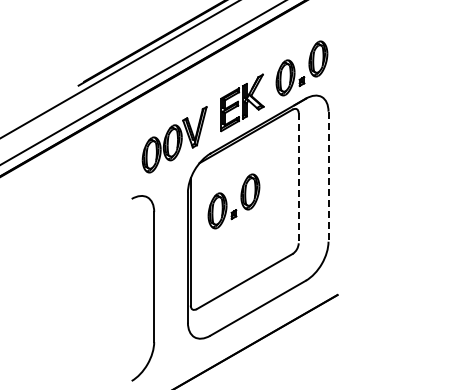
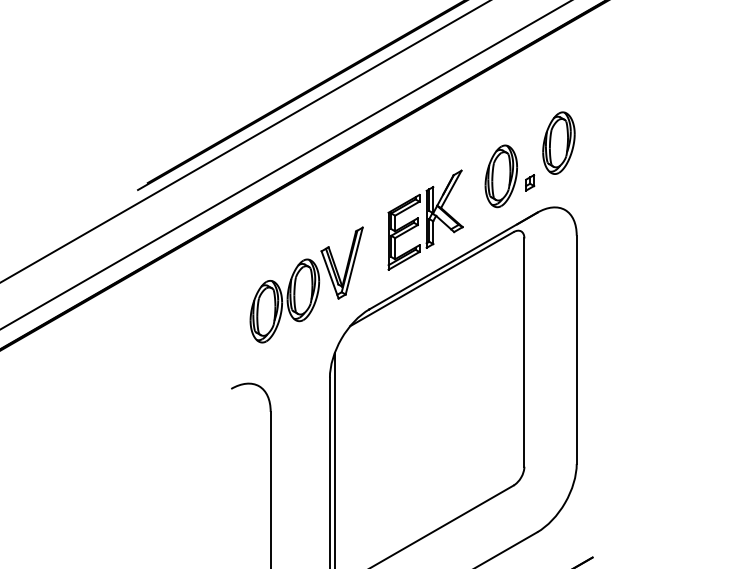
line: (328, 177) -> (576, 351), dashed -> solid
line: (298, 178) -> (524, 352), dashed -> solid
part: (233, 201) -> (409, 393), removed

